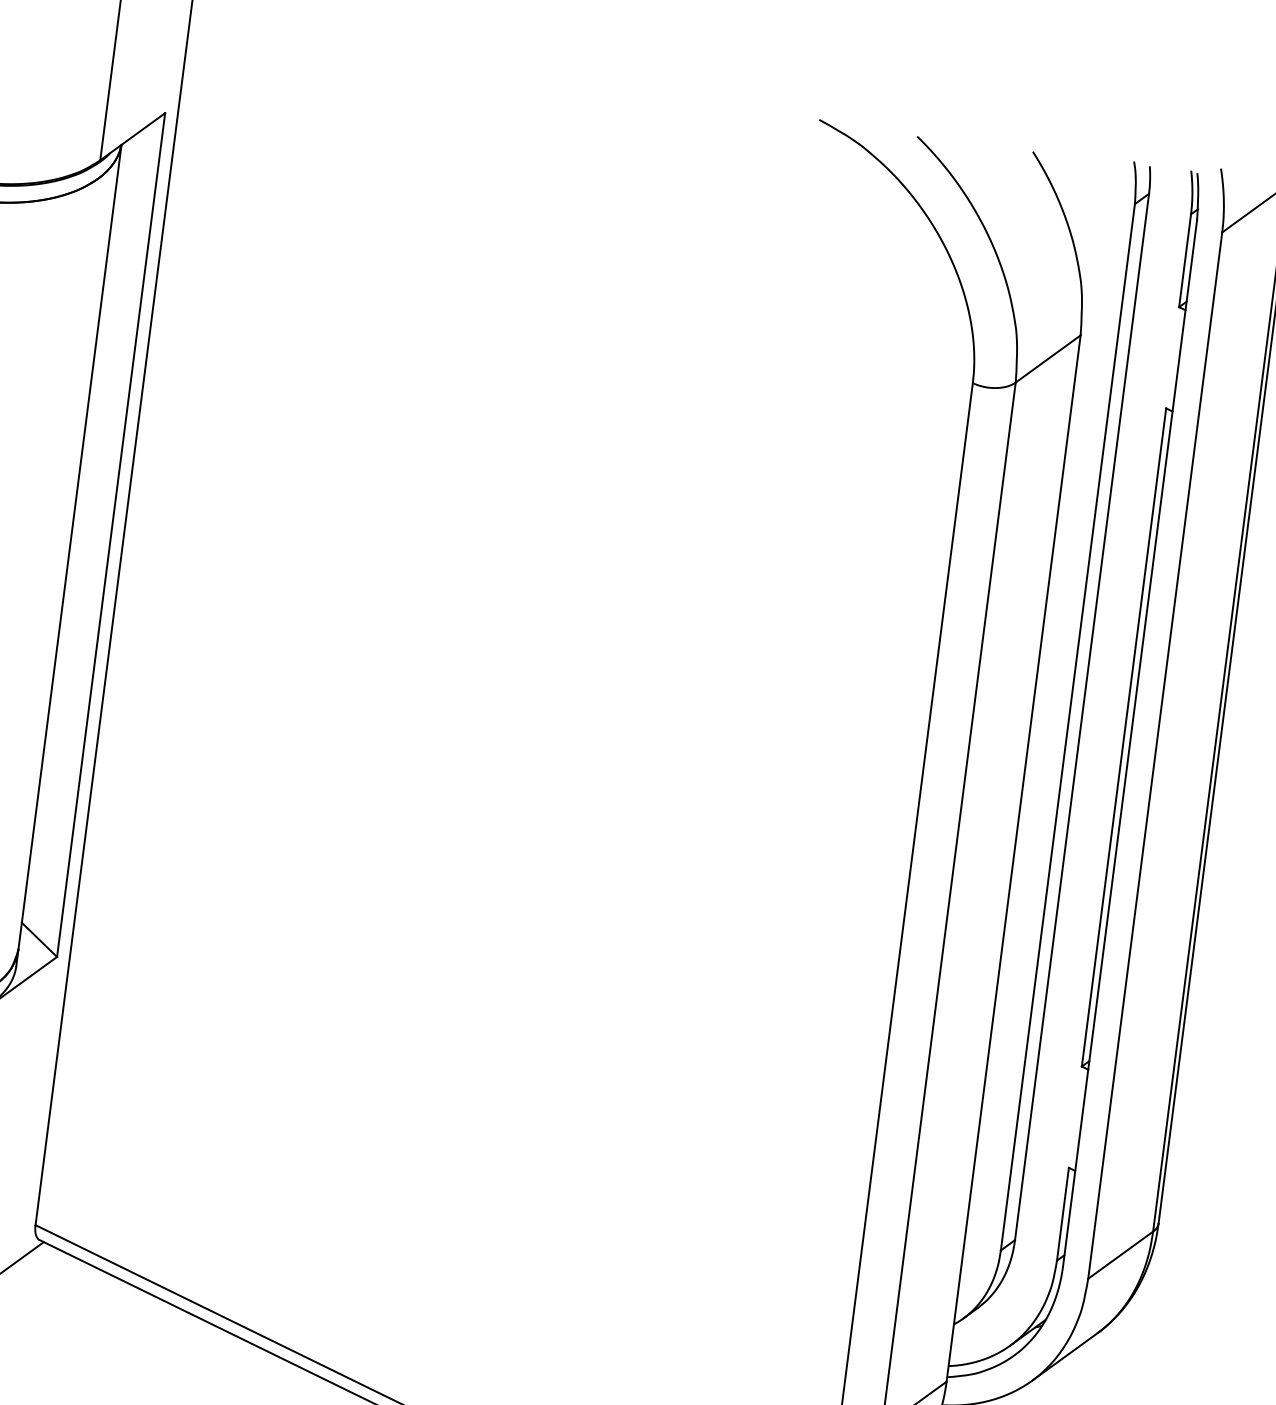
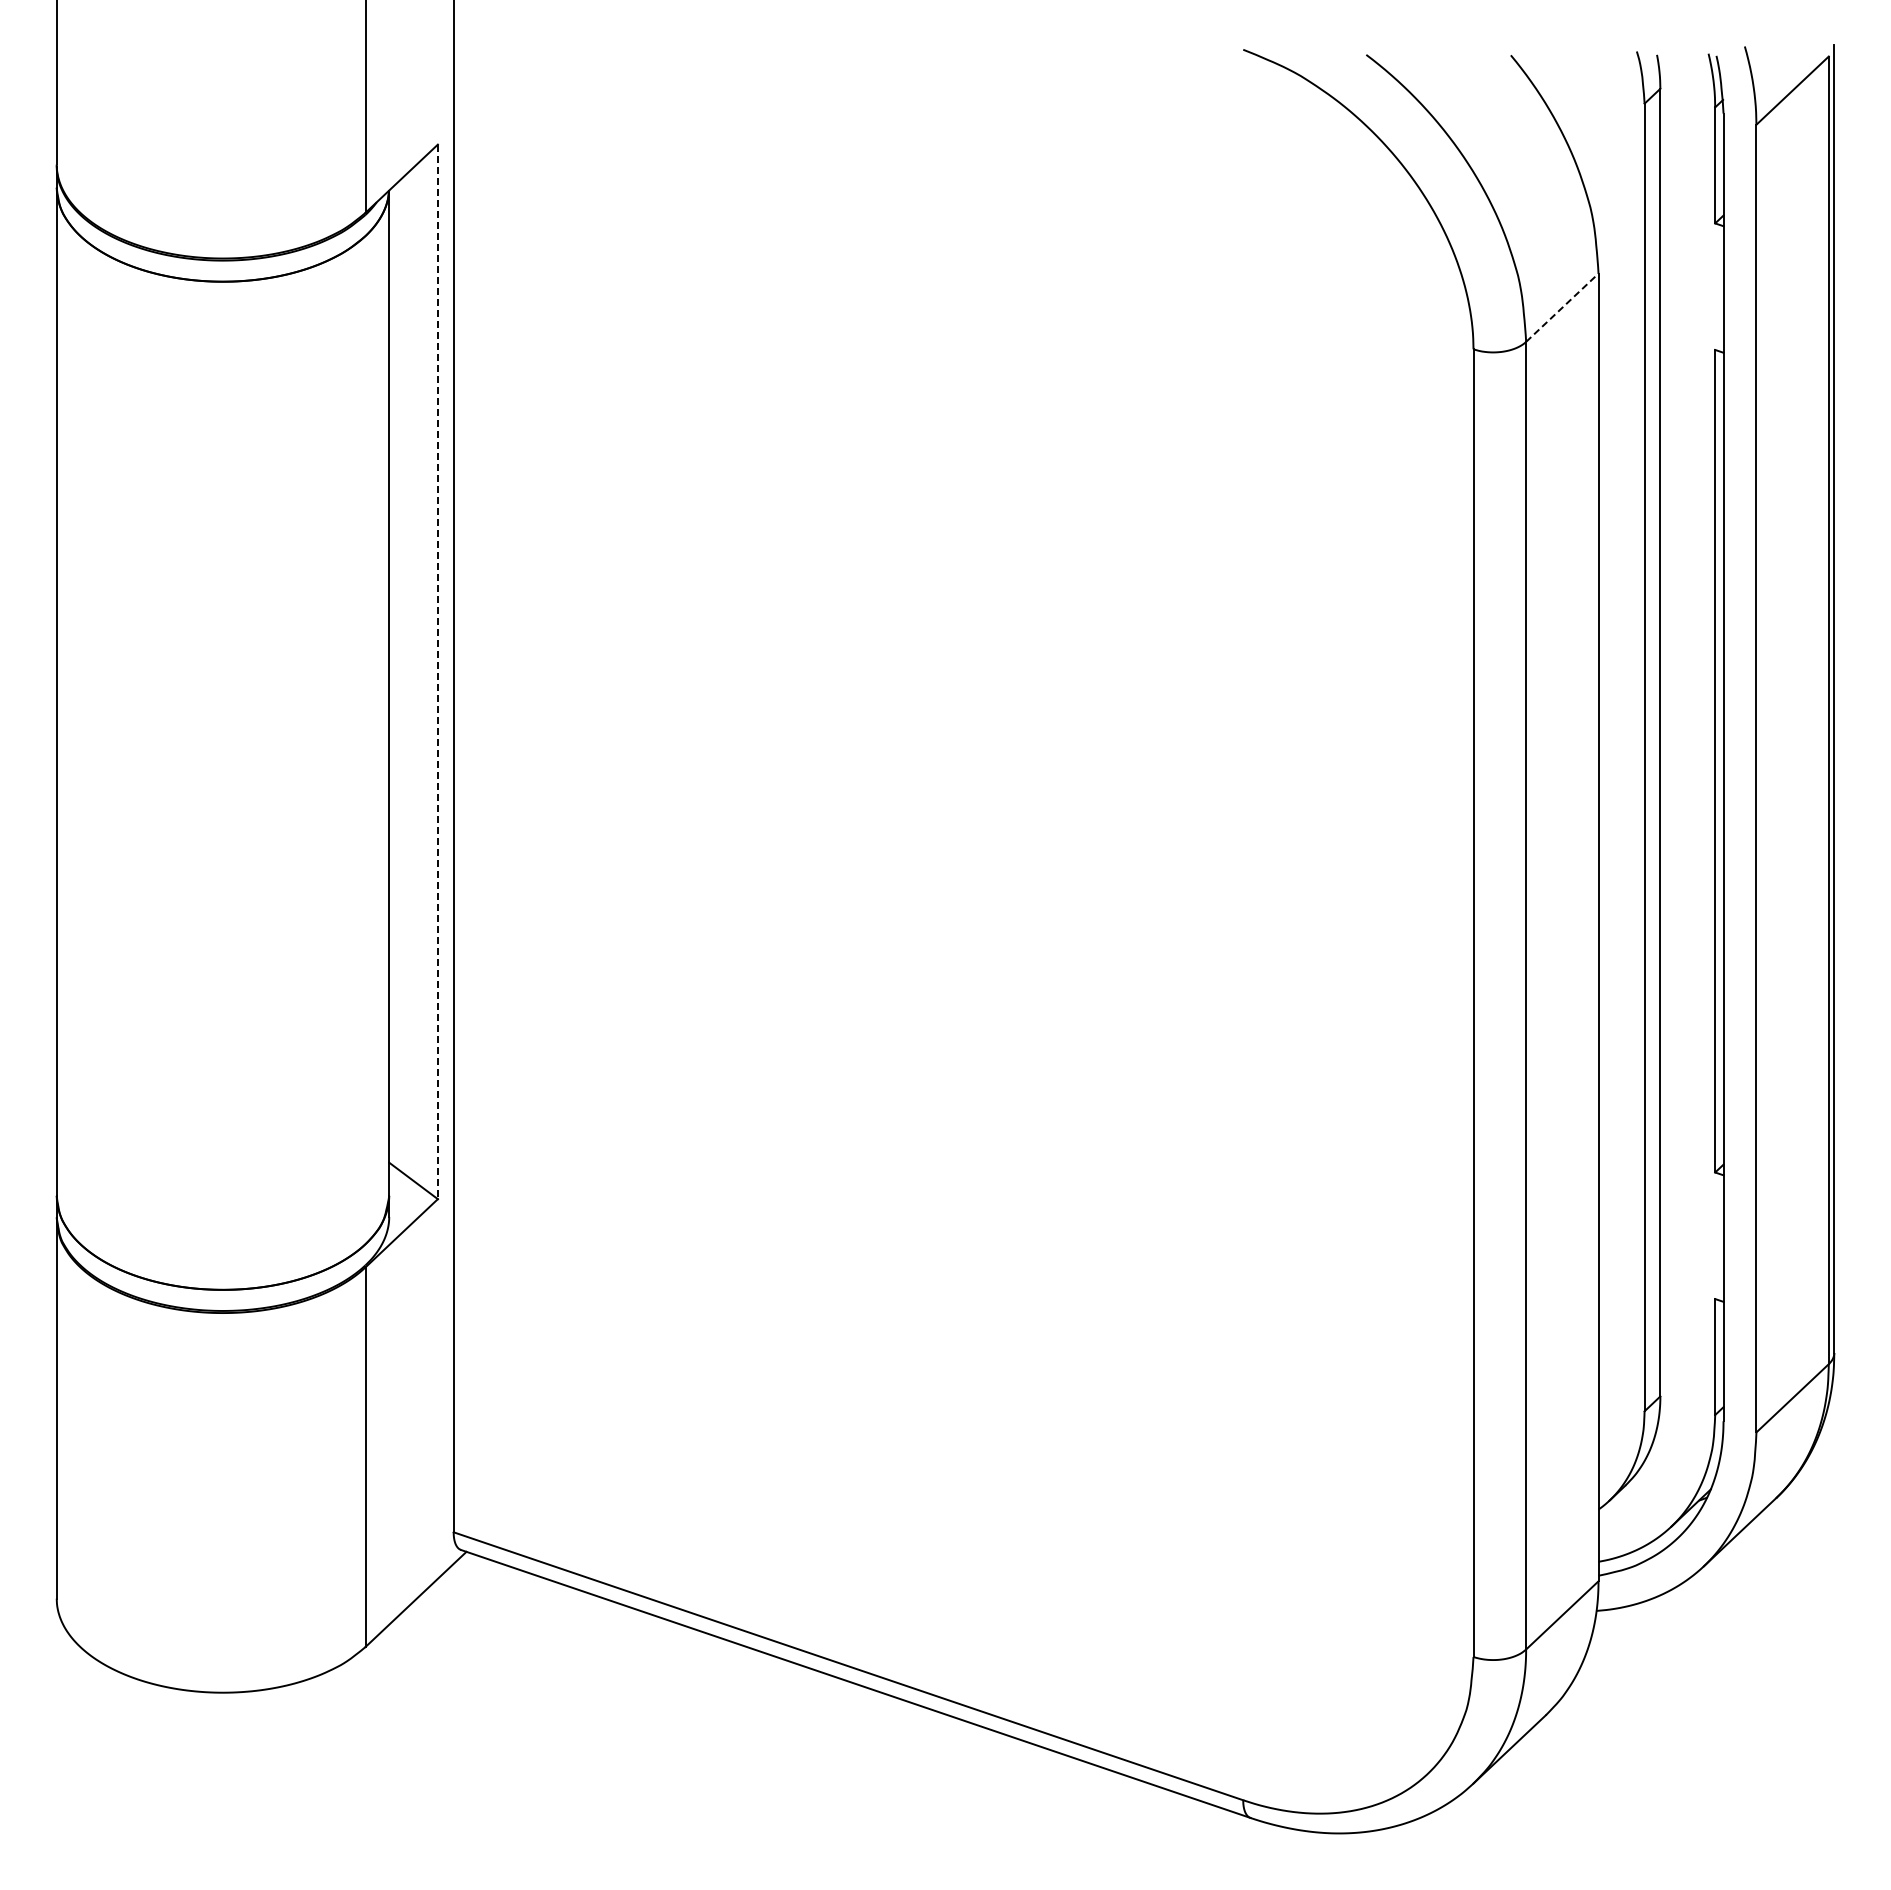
line: (1048, 358) -> (1562, 307), solid -> dashed
line: (110, 535) -> (437, 672), solid -> dashed

